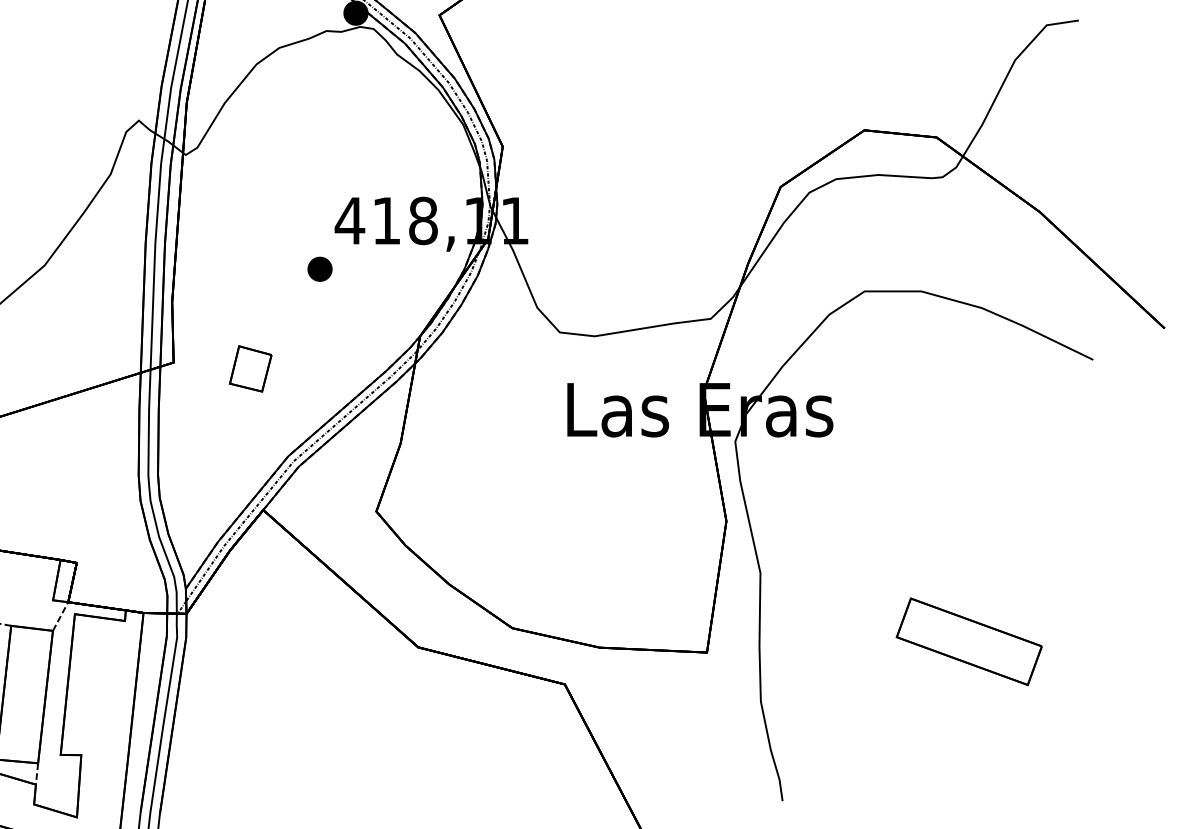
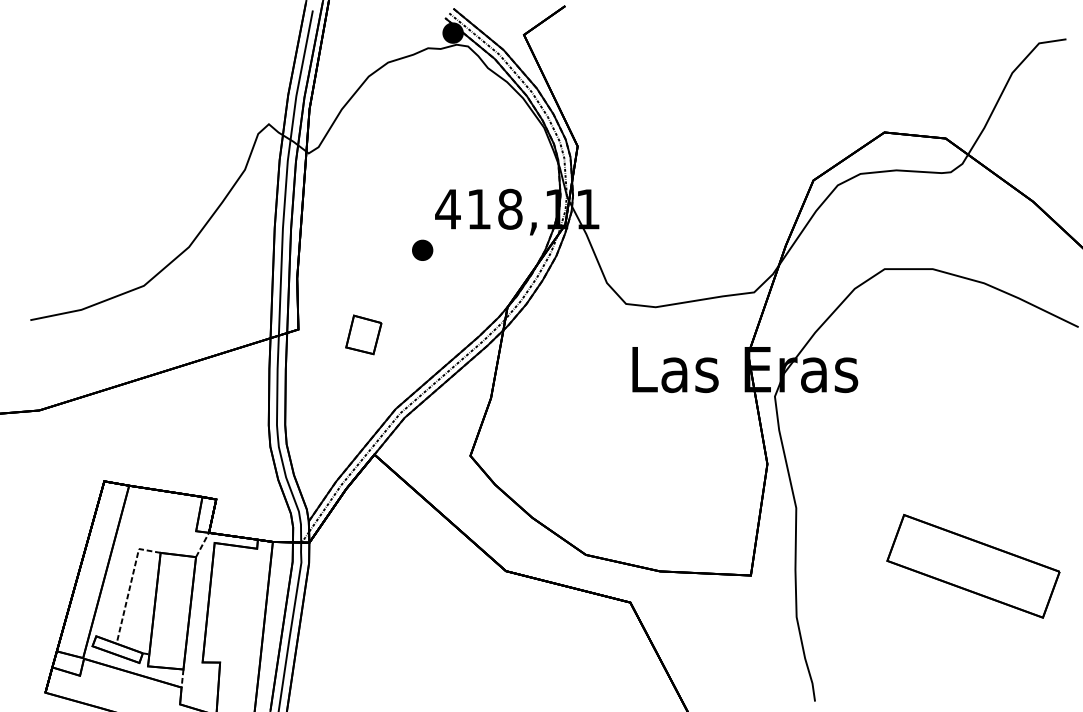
part: (969, 641) -> (973, 566), size x1.4

